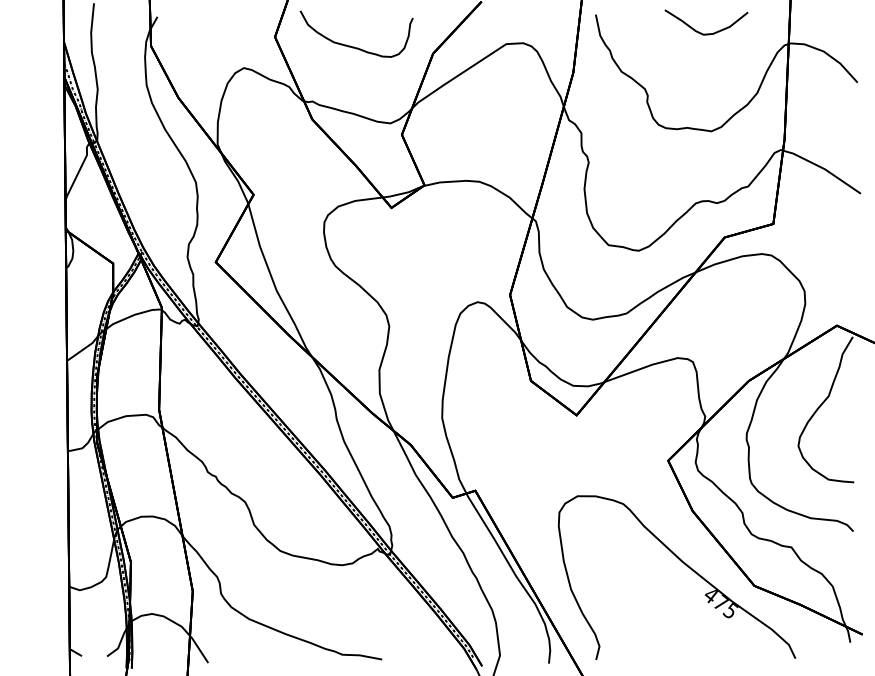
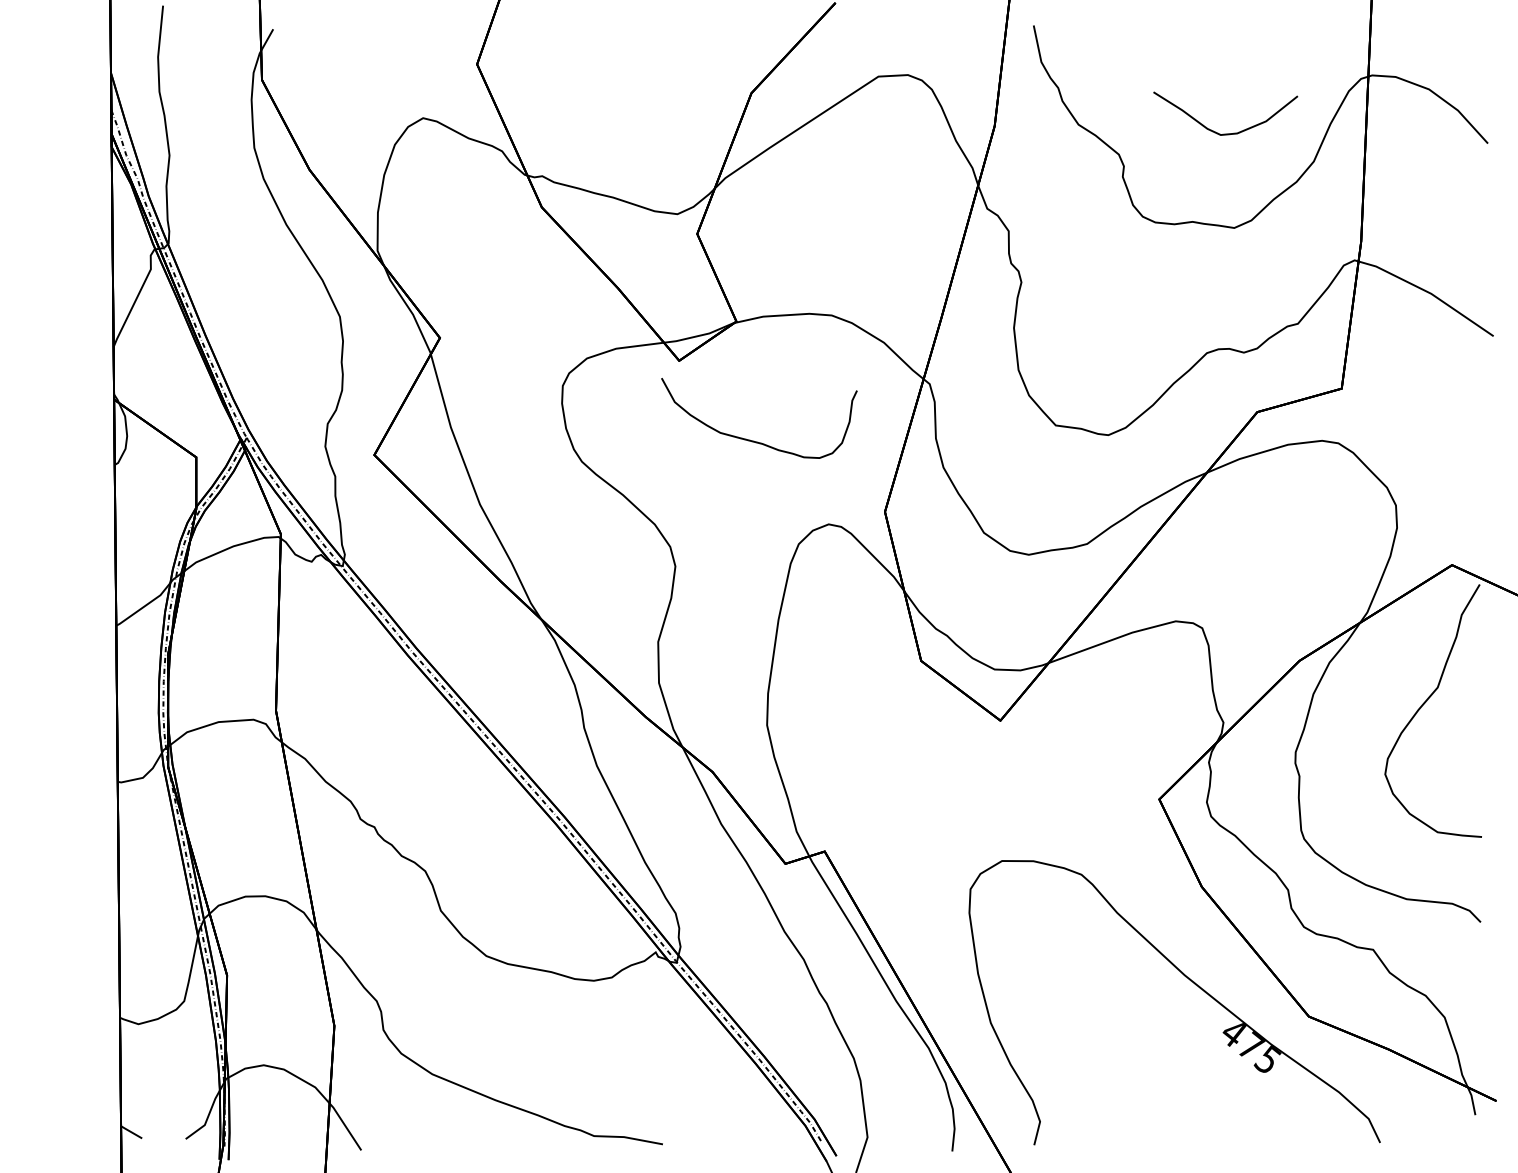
curve: (706, 33) -> (1225, 132), moved
curve: (354, 46) -> (755, 439), moved

